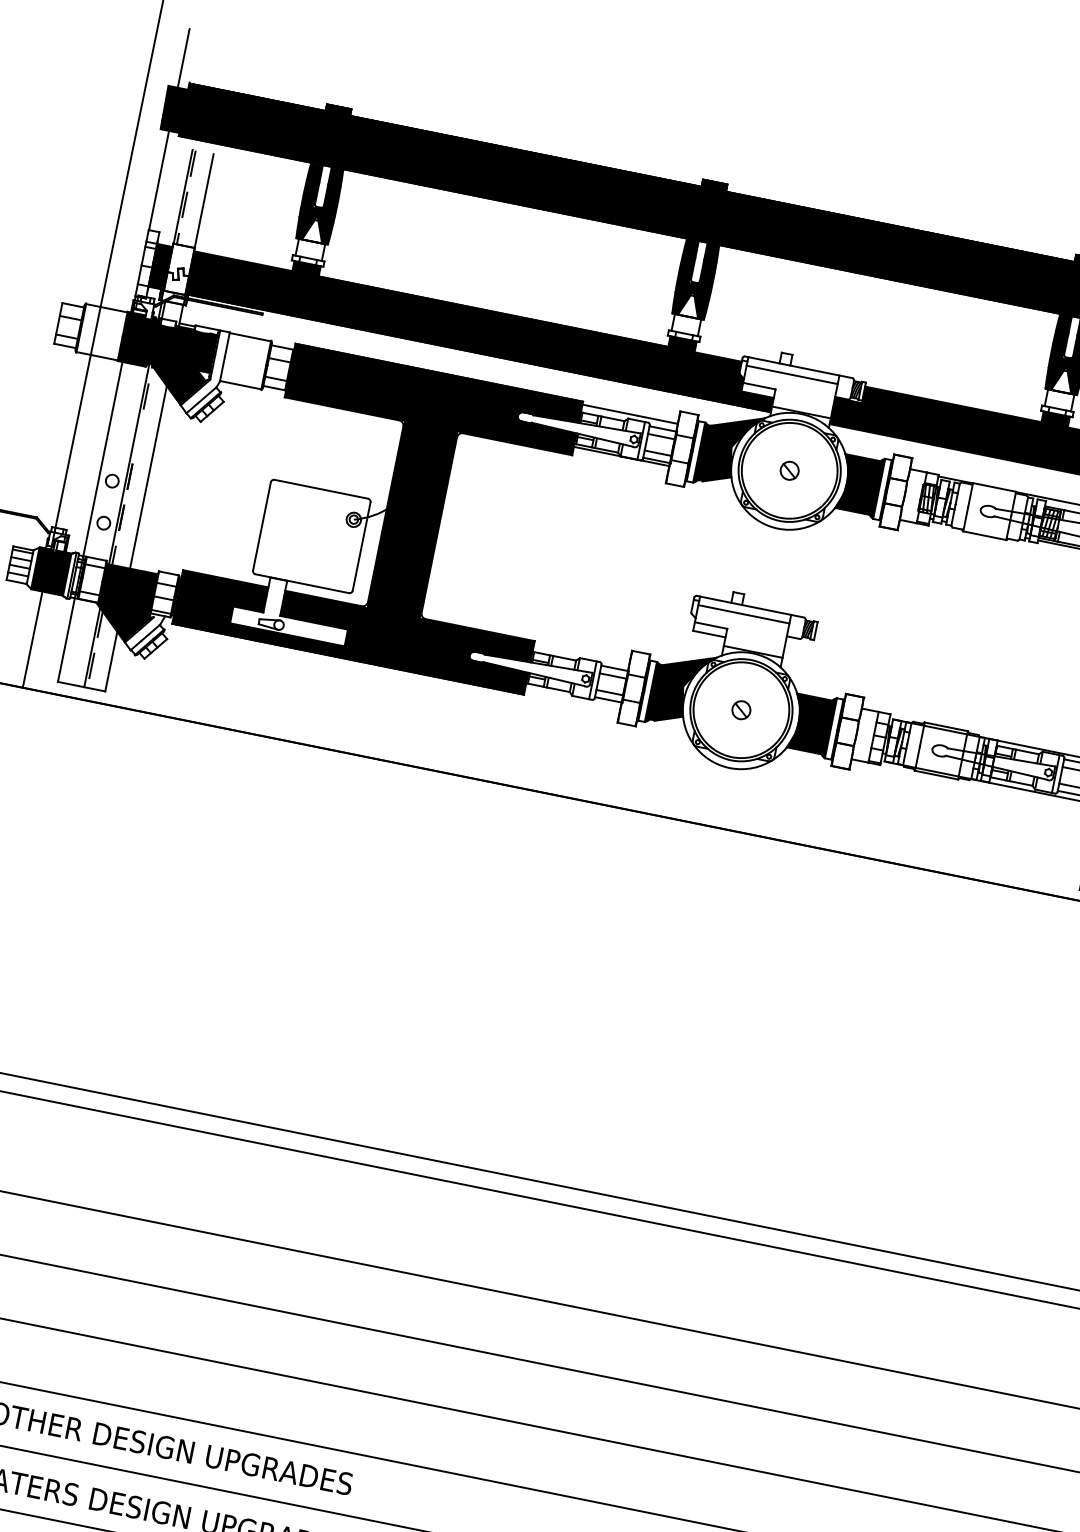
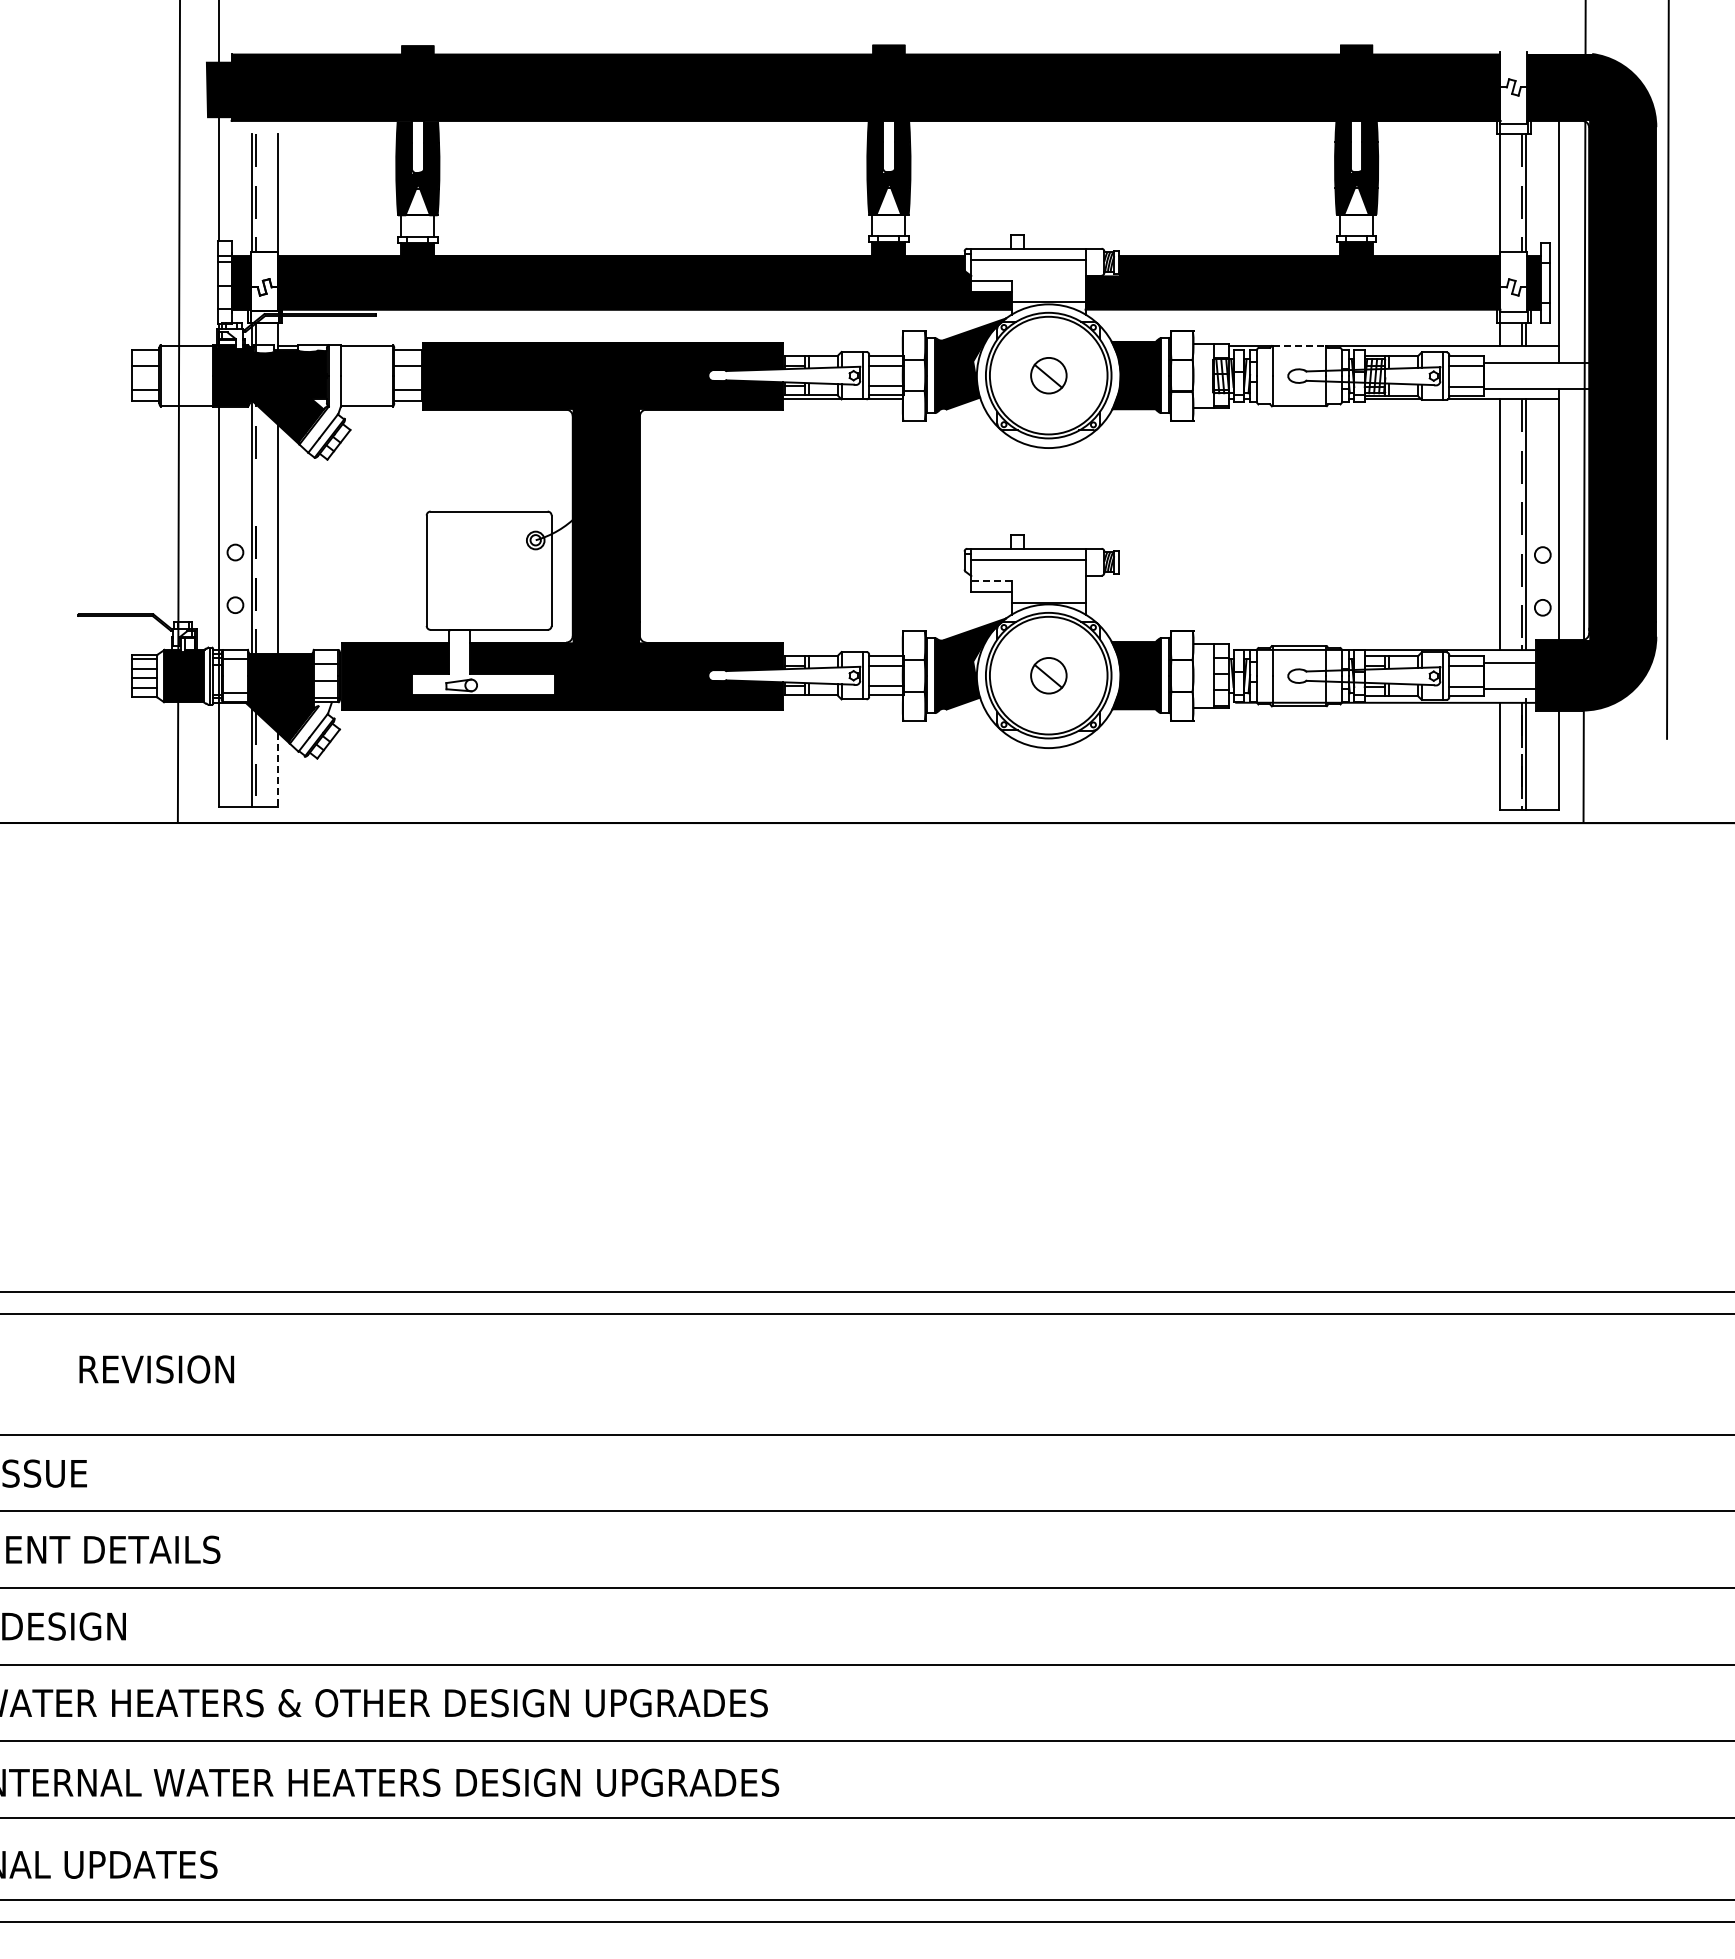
line: (629, 414) -> (842, 346), removed
part: (789, 470) -> (1048, 375), size x1.6
line: (994, 487) -> (1299, 345), solid -> dashed
line: (710, 625) -> (991, 581), solid -> dashed
line: (111, 661) -> (278, 770), solid -> dashed
part: (741, 710) -> (1048, 675), size x1.6

